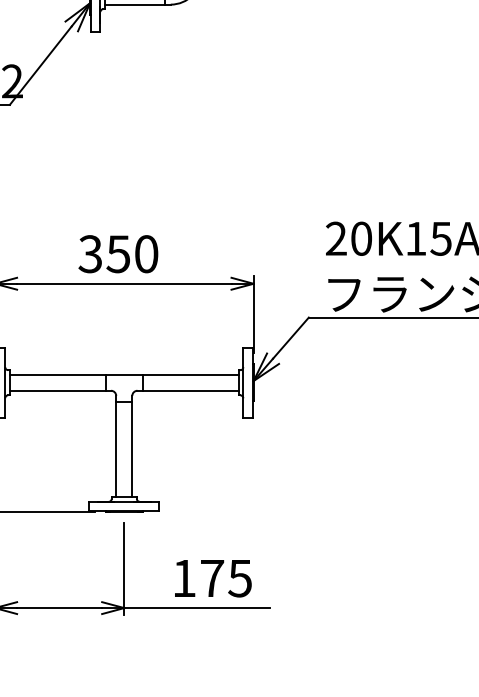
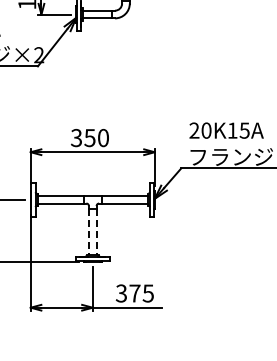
line: (115, 449) -> (88, 231), solid -> dashed
line: (132, 449) -> (96, 231), solid -> dashed
text: (182, 578) -> (120, 293), 175 -> 375

